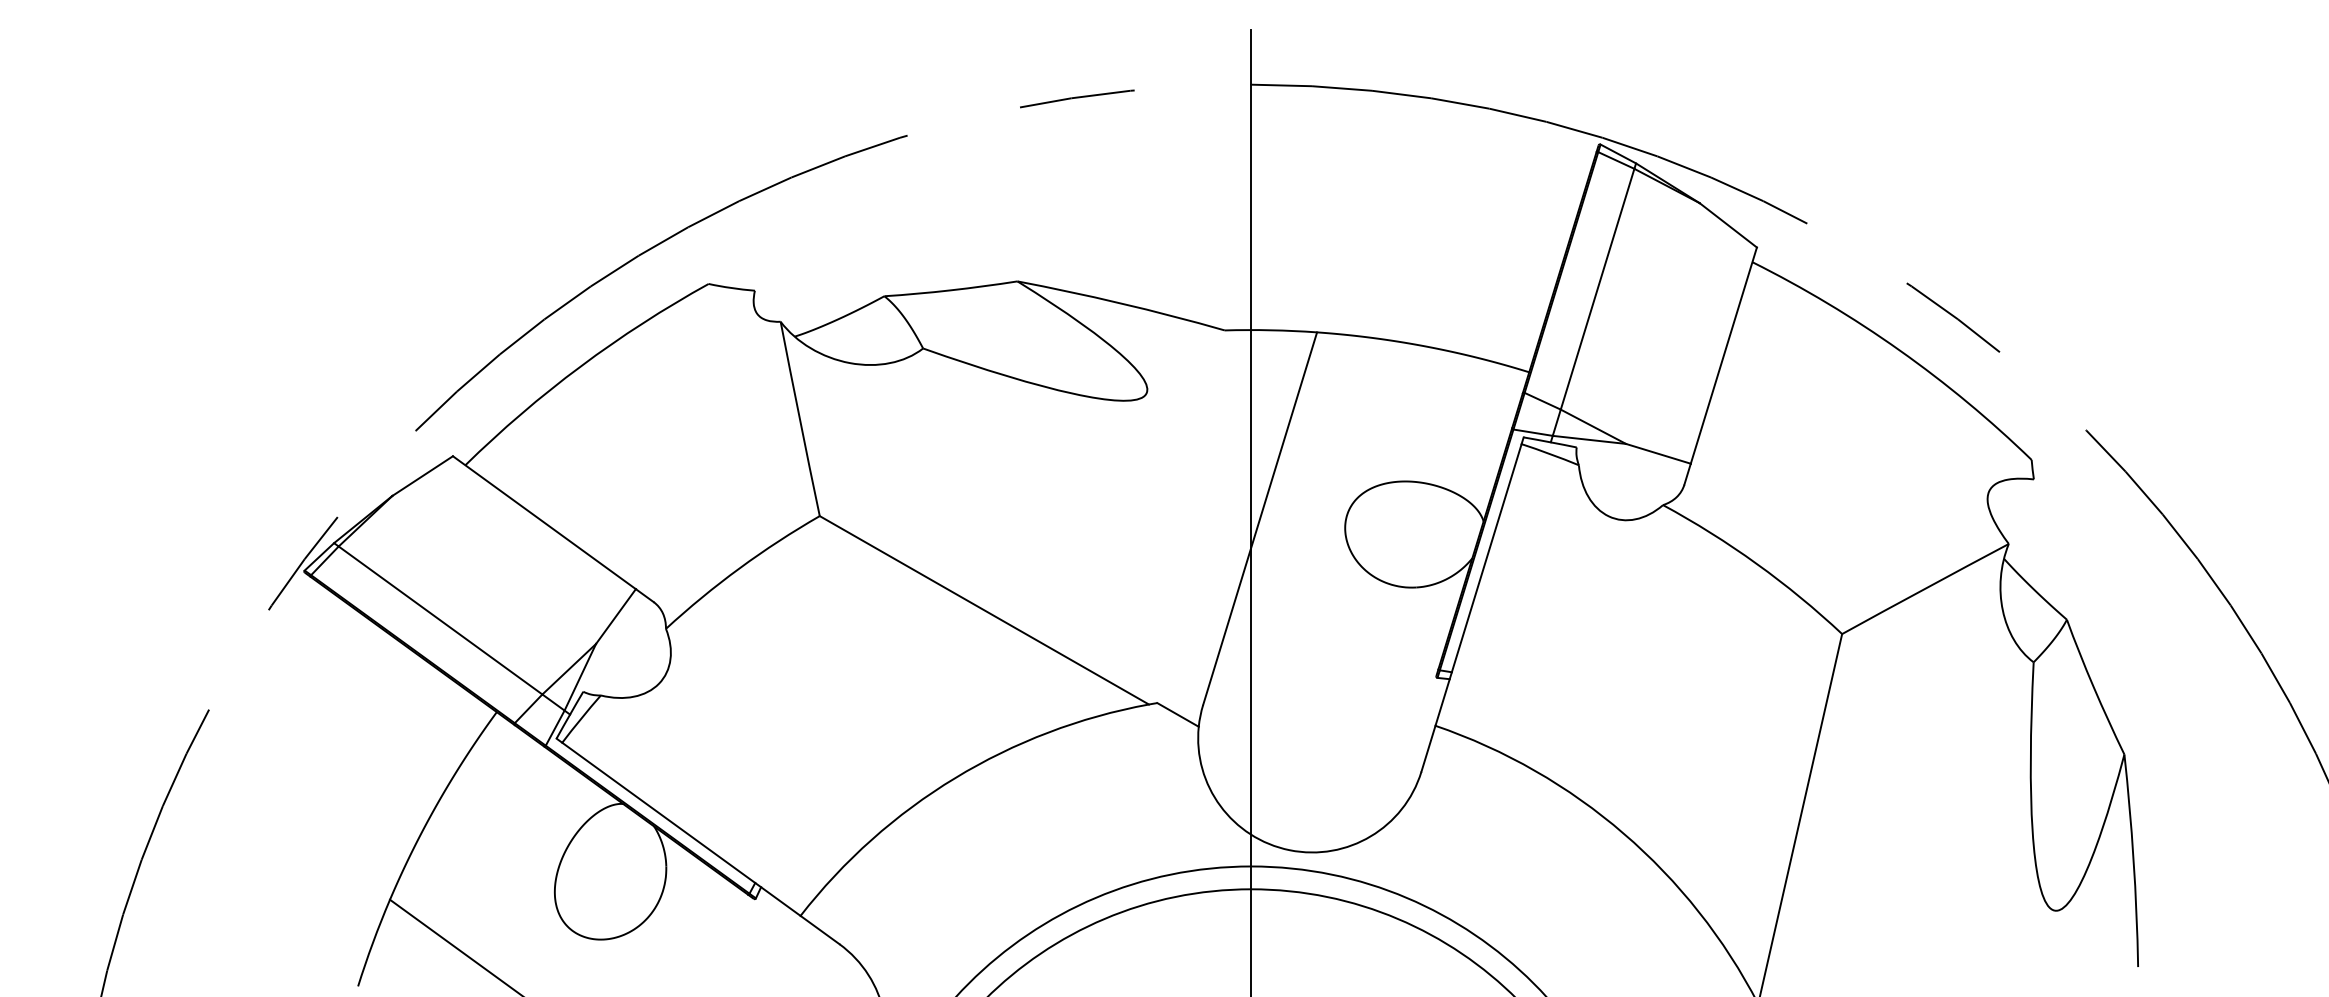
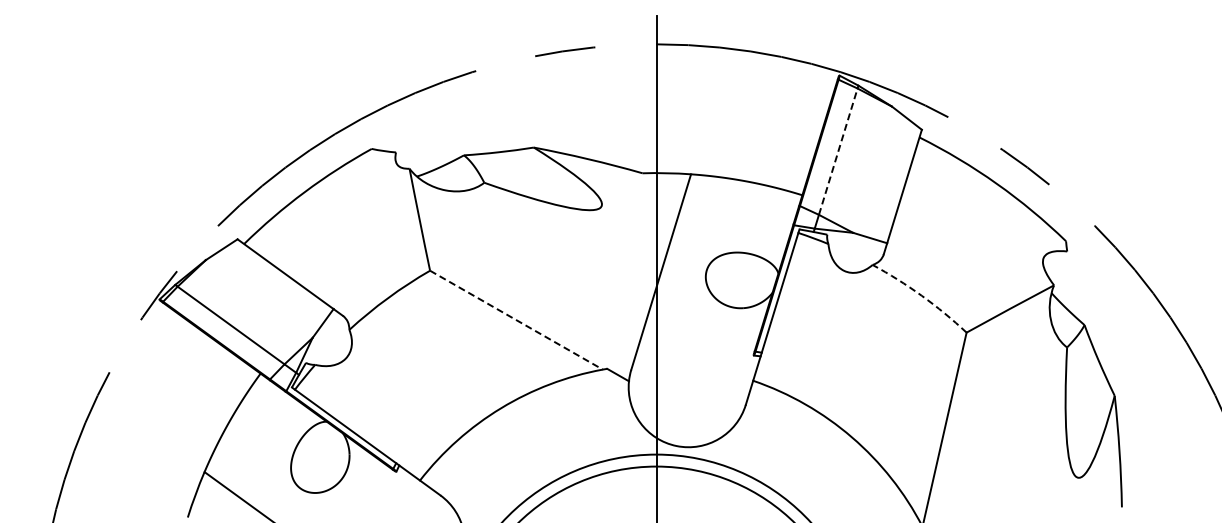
line: (1598, 288) -> (838, 151), solid -> dashed
arc: (1756, 563) -> (921, 295), solid -> dashed
line: (984, 610) -> (516, 320), solid -> dashed

